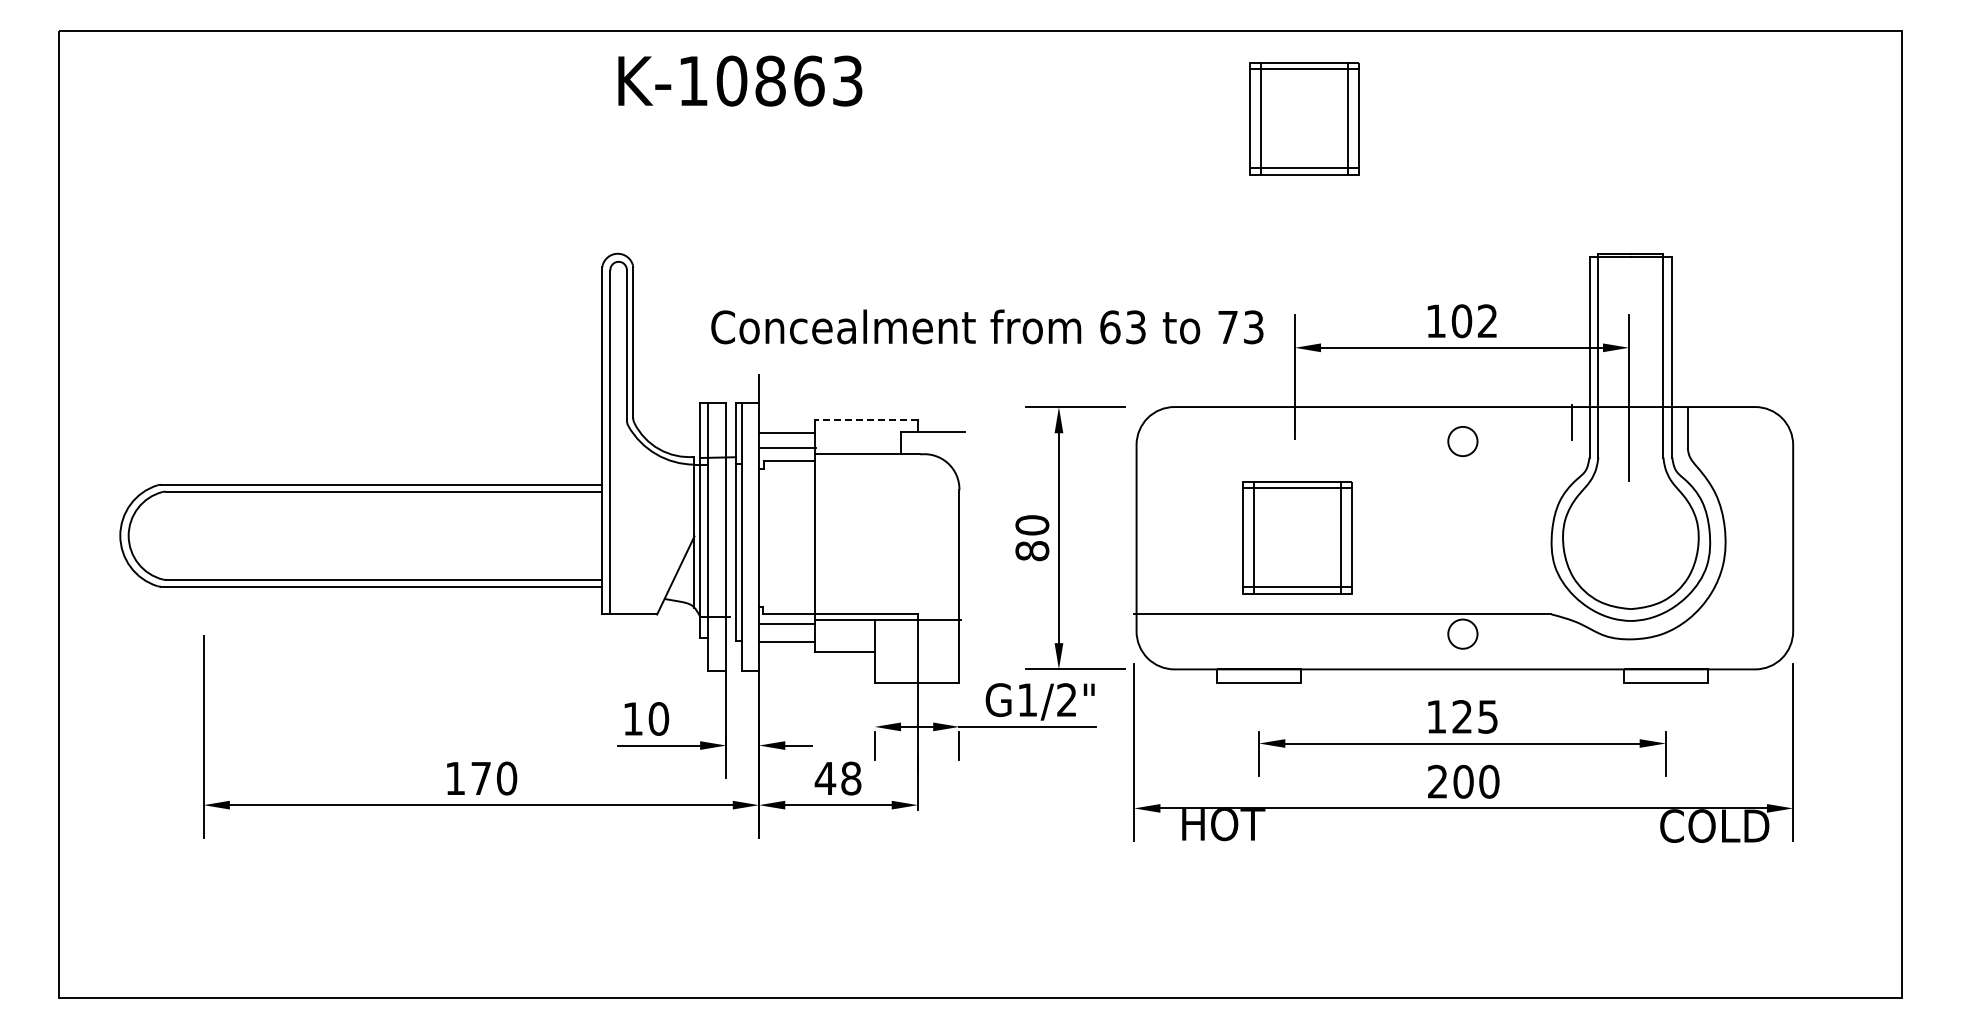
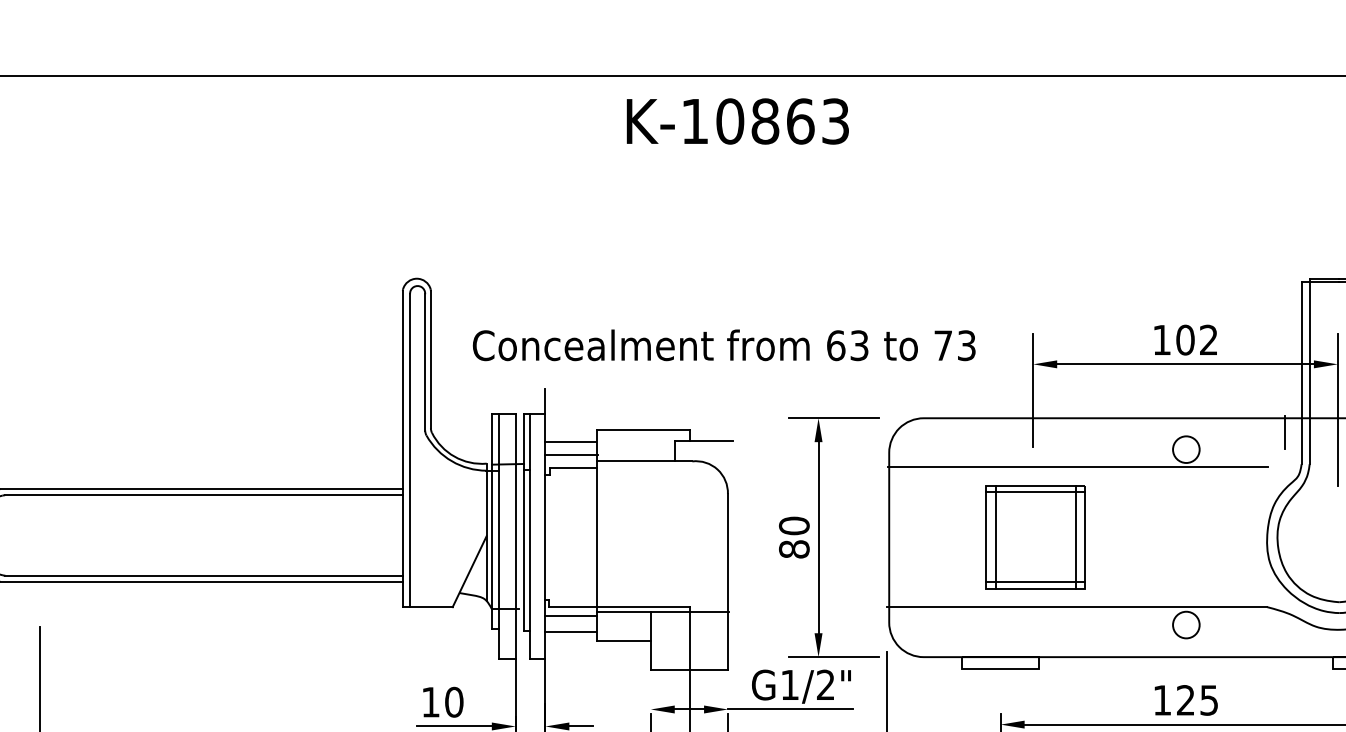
text: (740, 80) -> (738, 120), moved
part: (1304, 118) -> (1042, 155), removed
text: (987, 326) -> (724, 344), moved
line: (866, 420) -> (643, 430), dashed -> solid
line: (1343, 460) -> (1077, 466), added

